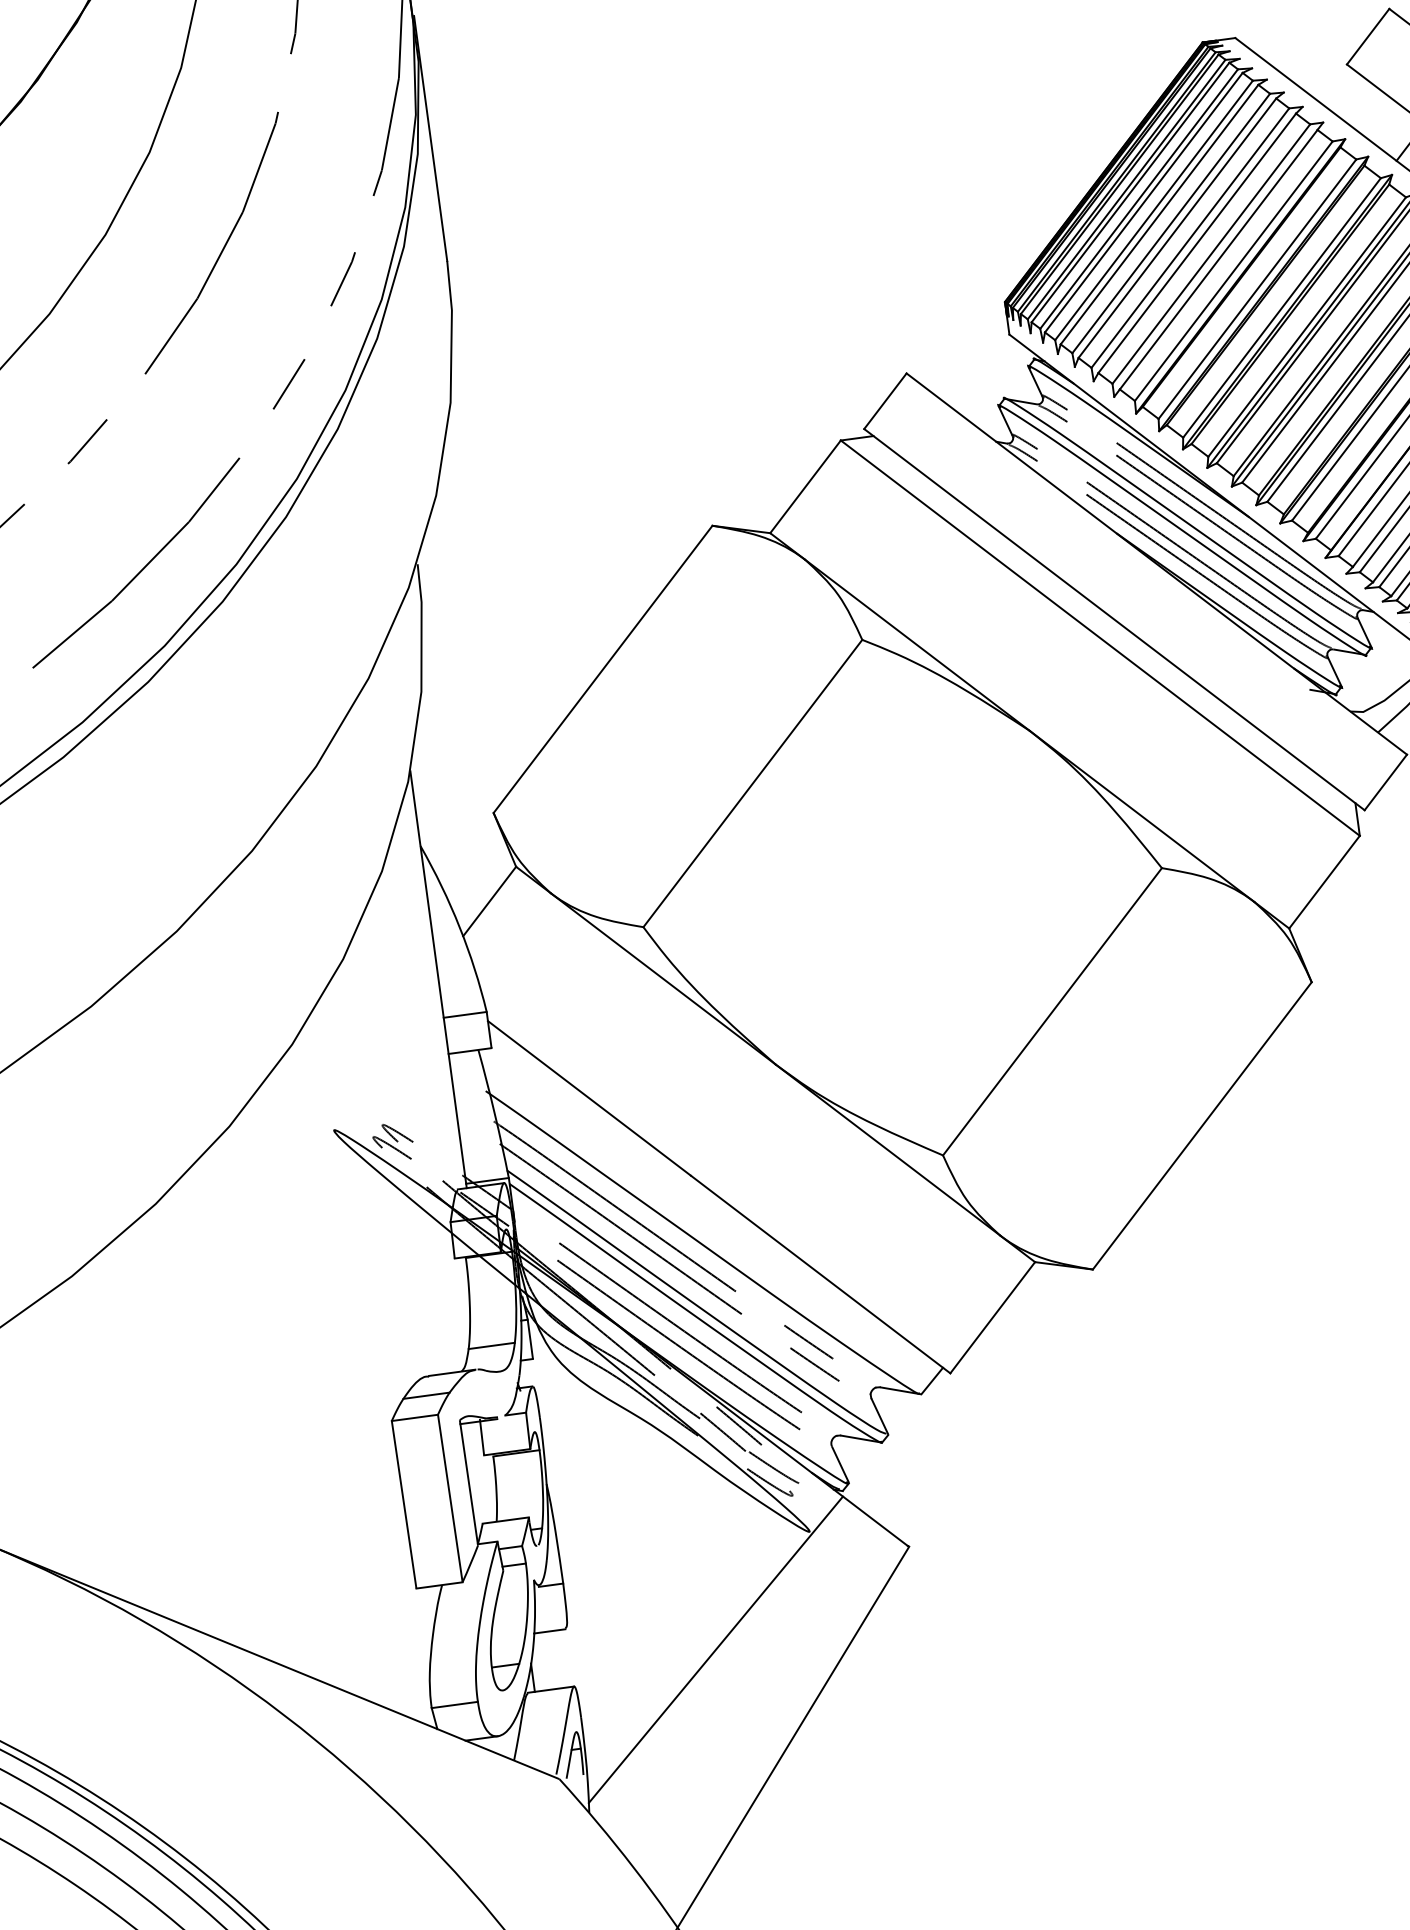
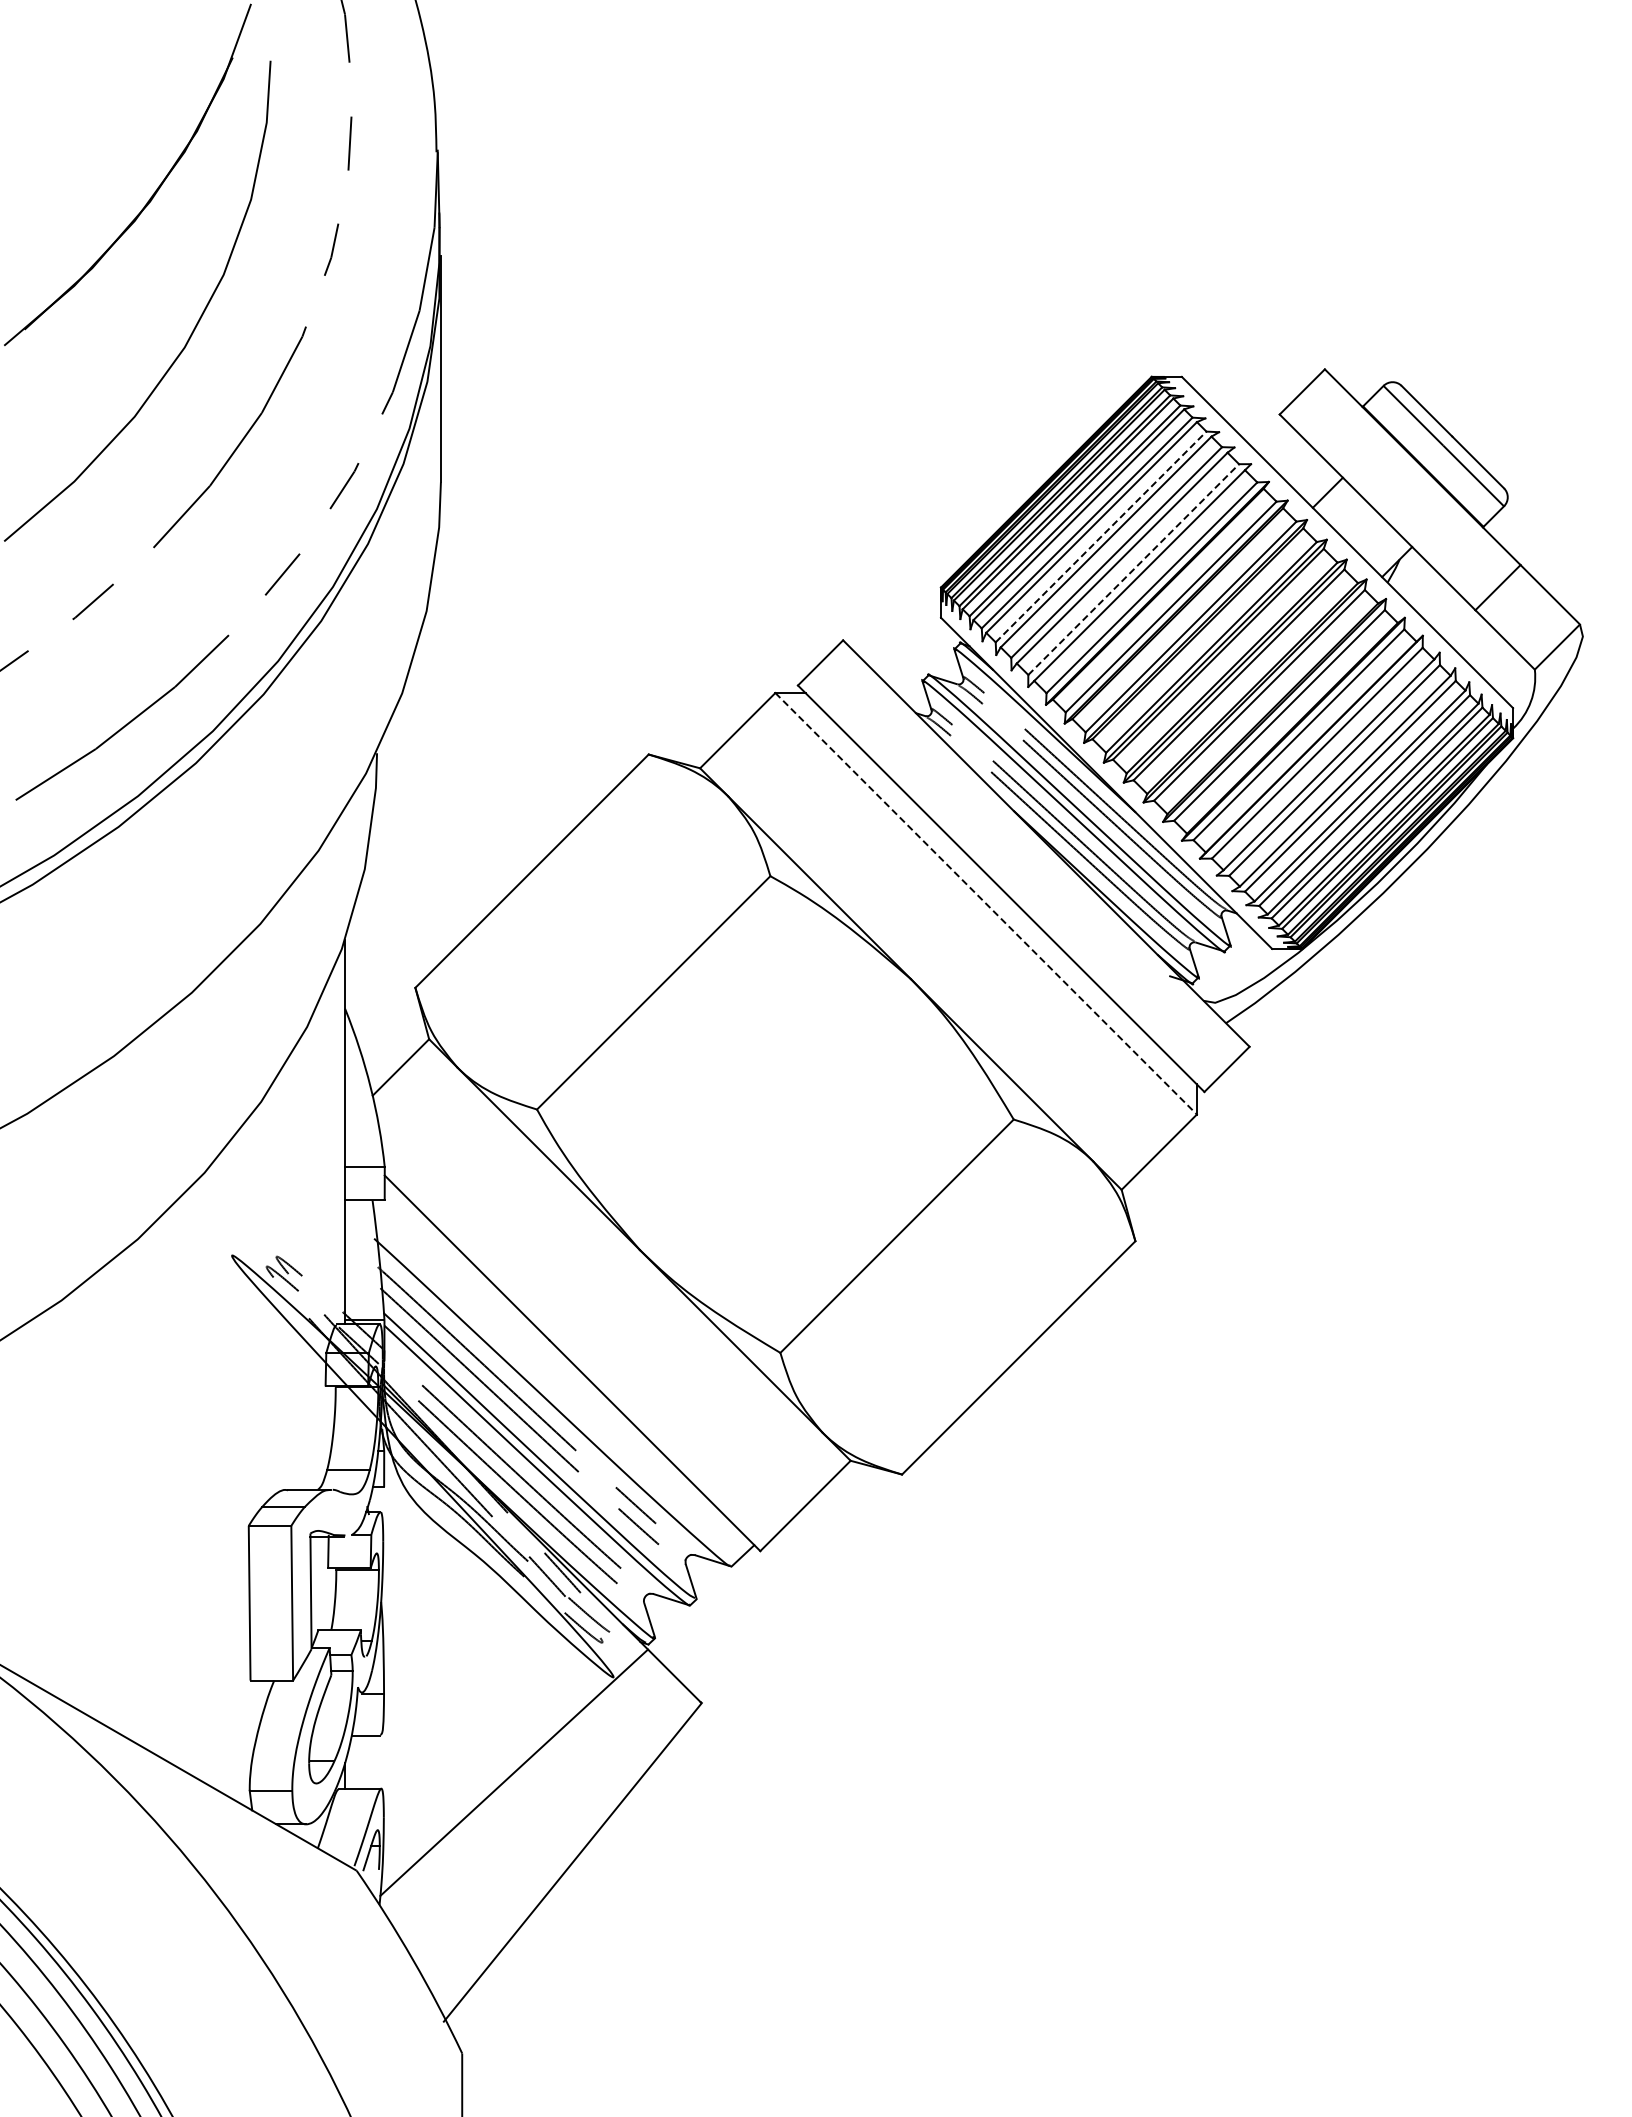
line: (1171, 222) -> (1101, 536), solid -> dashed
line: (1212, 253) -> (1134, 569), solid -> dashed
line: (1100, 638) -> (986, 904), solid -> dashed

